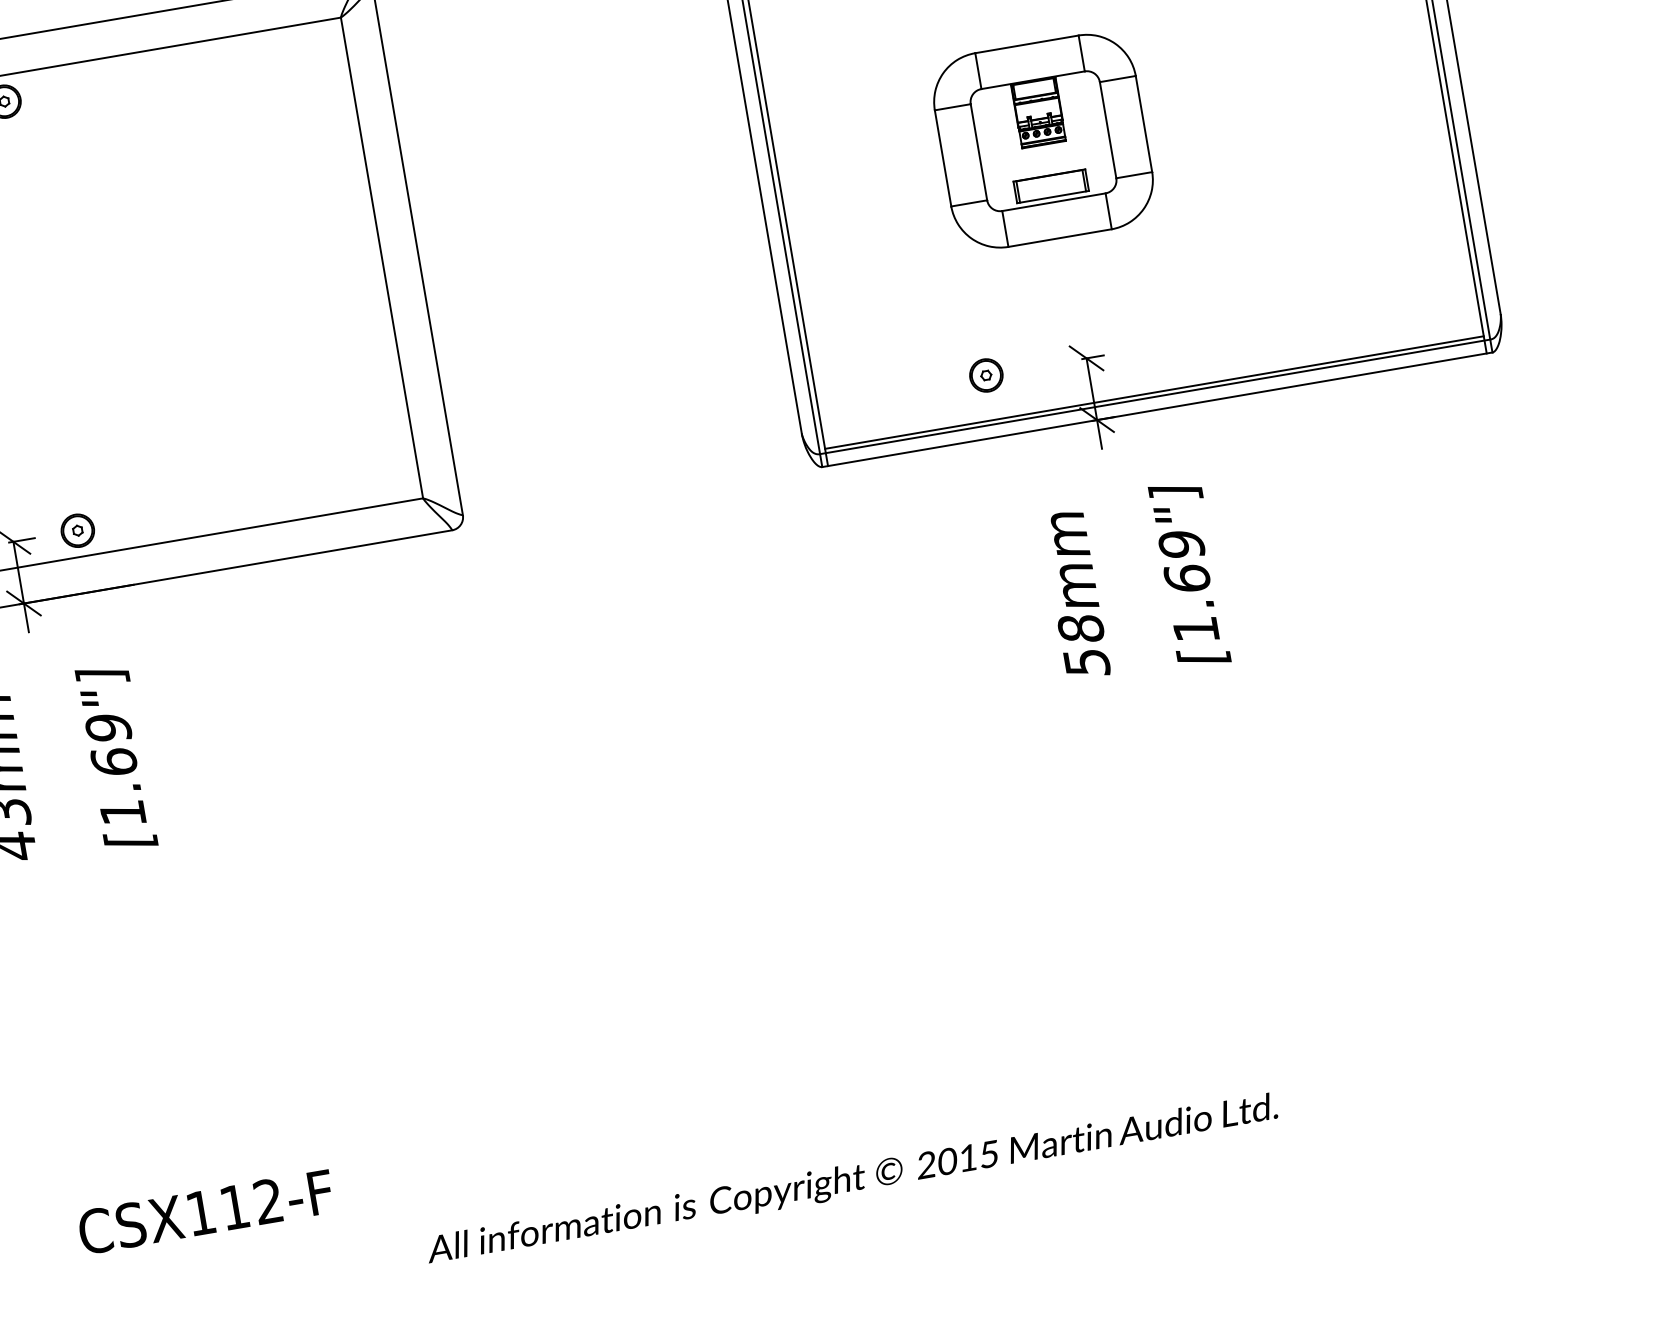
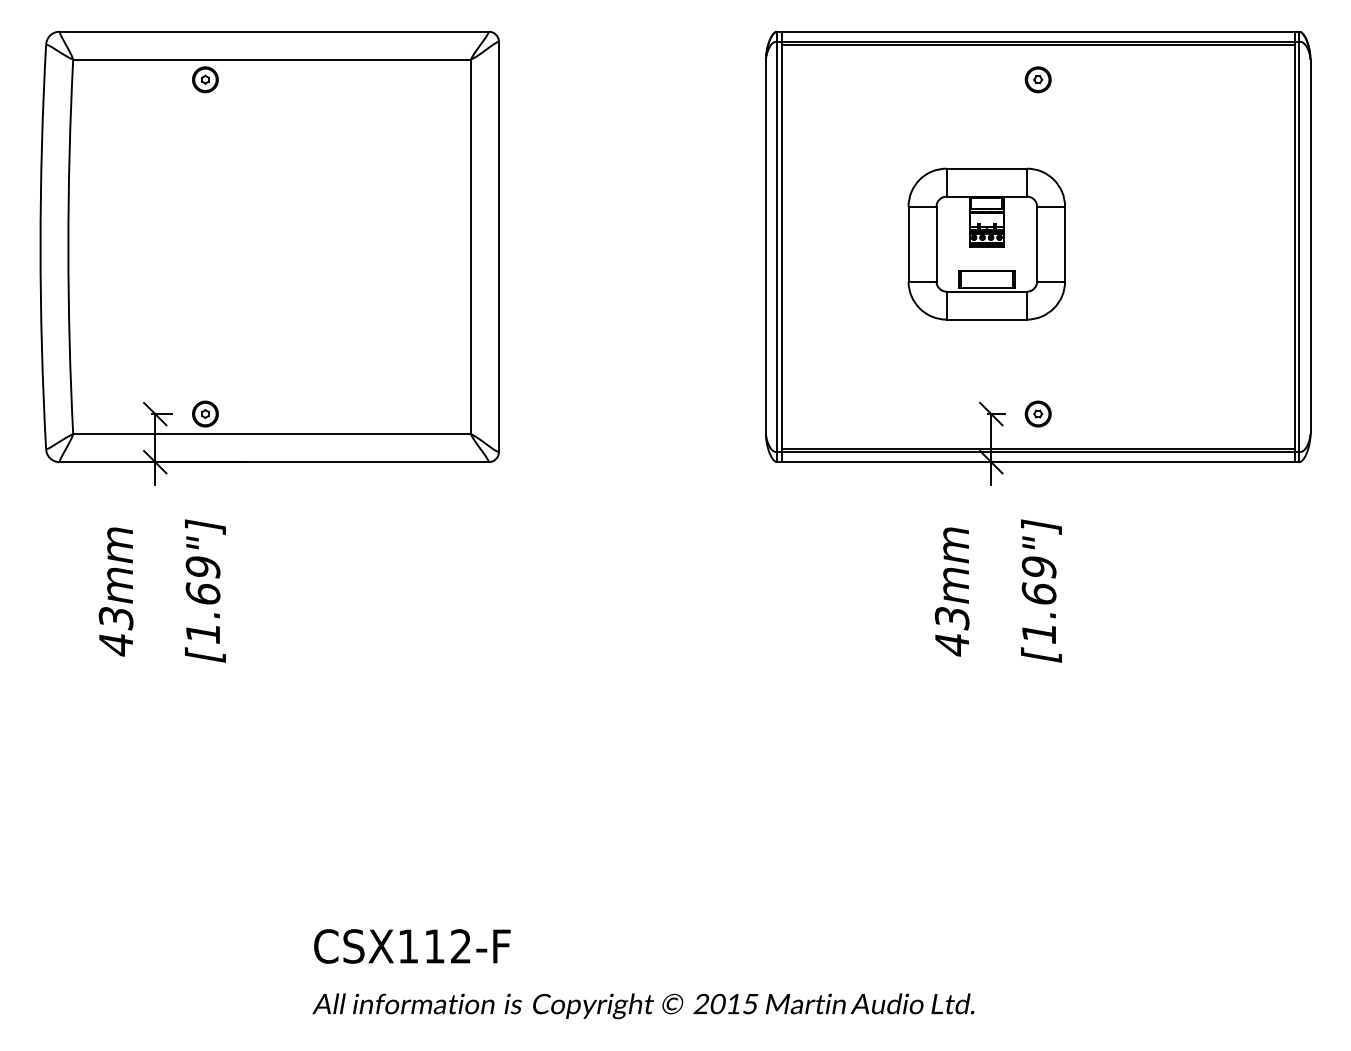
part: (985, 374) -> (1037, 413), moved
text: (1083, 646) -> (951, 631), 58mm -> 43mm
text: (852, 1181) -> (643, 1006), moved
text: (206, 1212) -> (412, 946), moved

